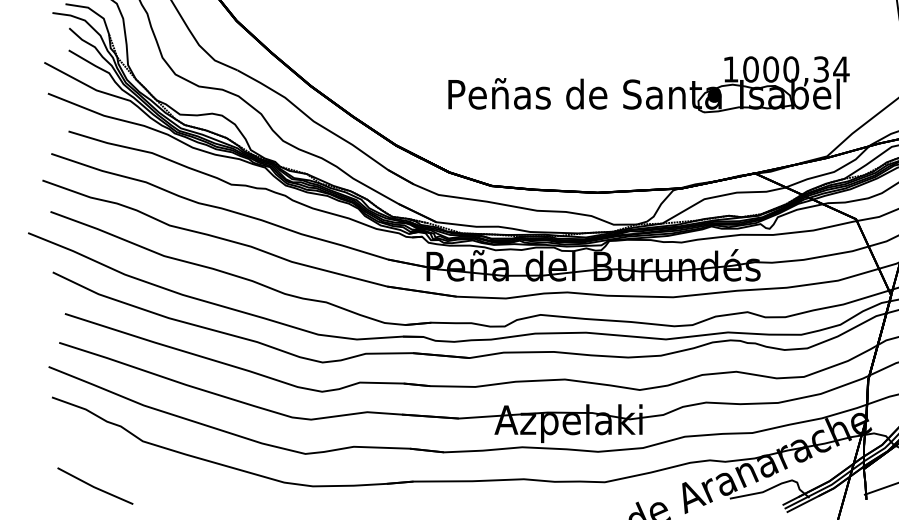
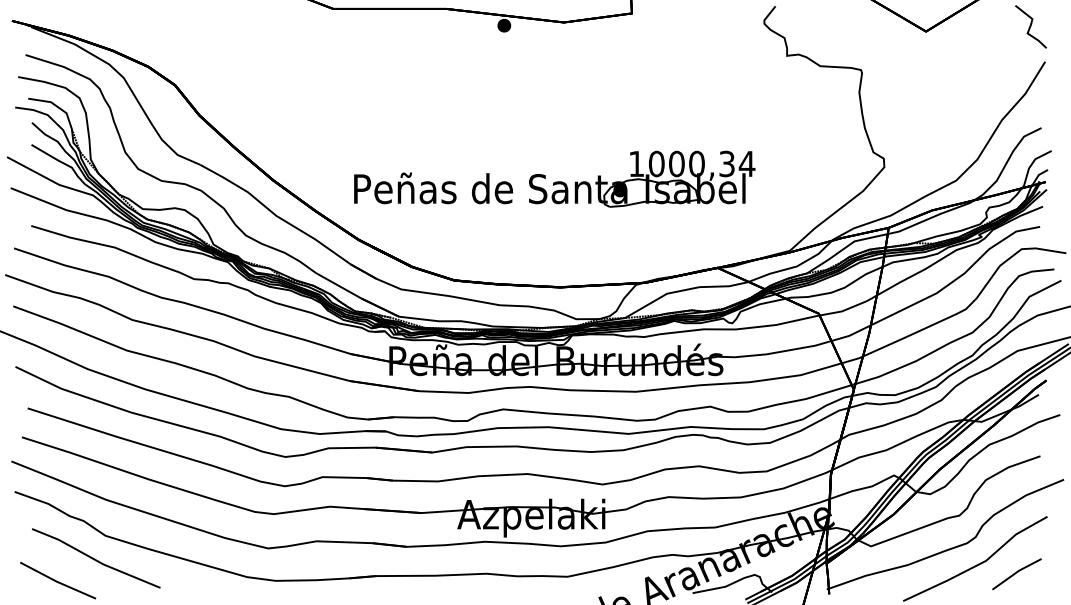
part: (648, 84) -> (554, 178), moved
line: (133, 465) -> (96, 559), added

